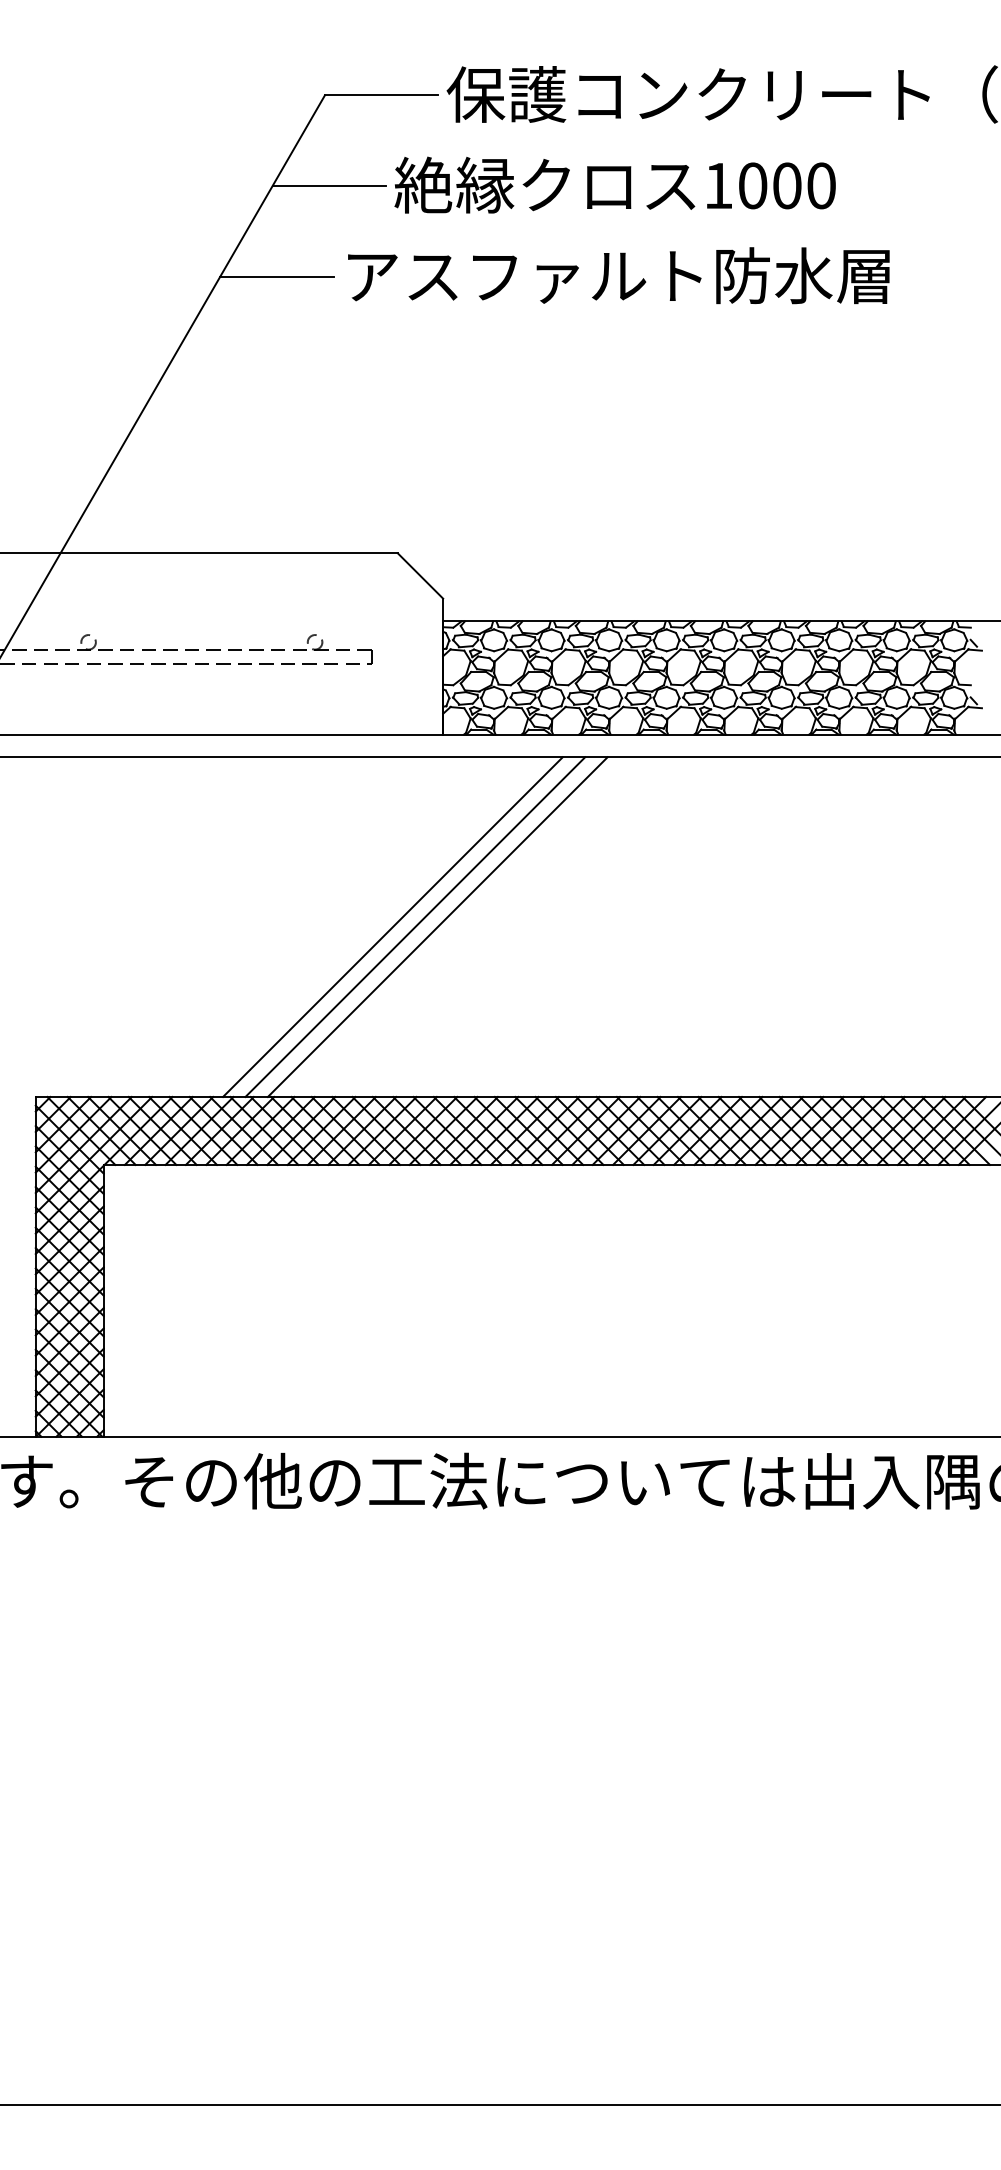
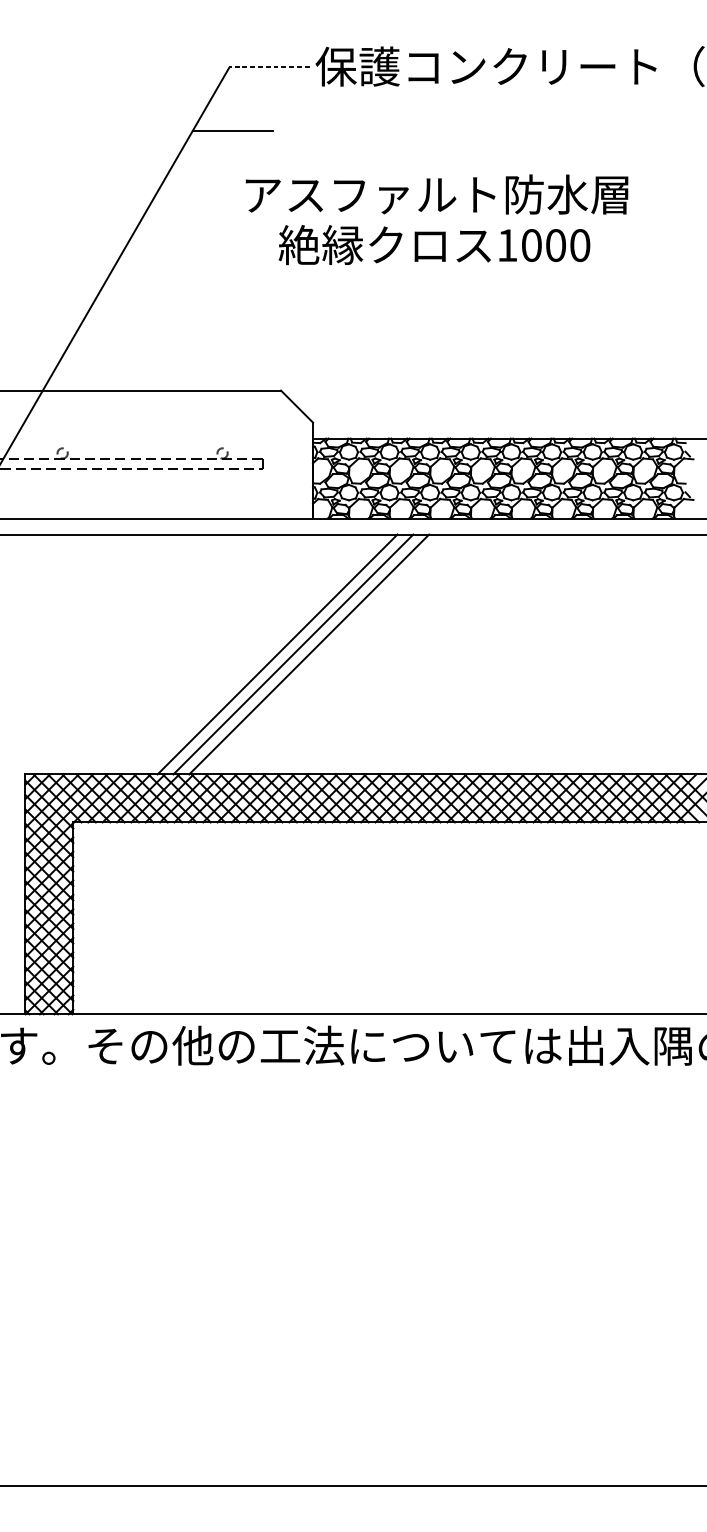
line: (381, 95) -> (269, 67), solid -> dashed
text: (614, 184) -> (433, 244), moved
line: (276, 276) -> (195, 195), removed

